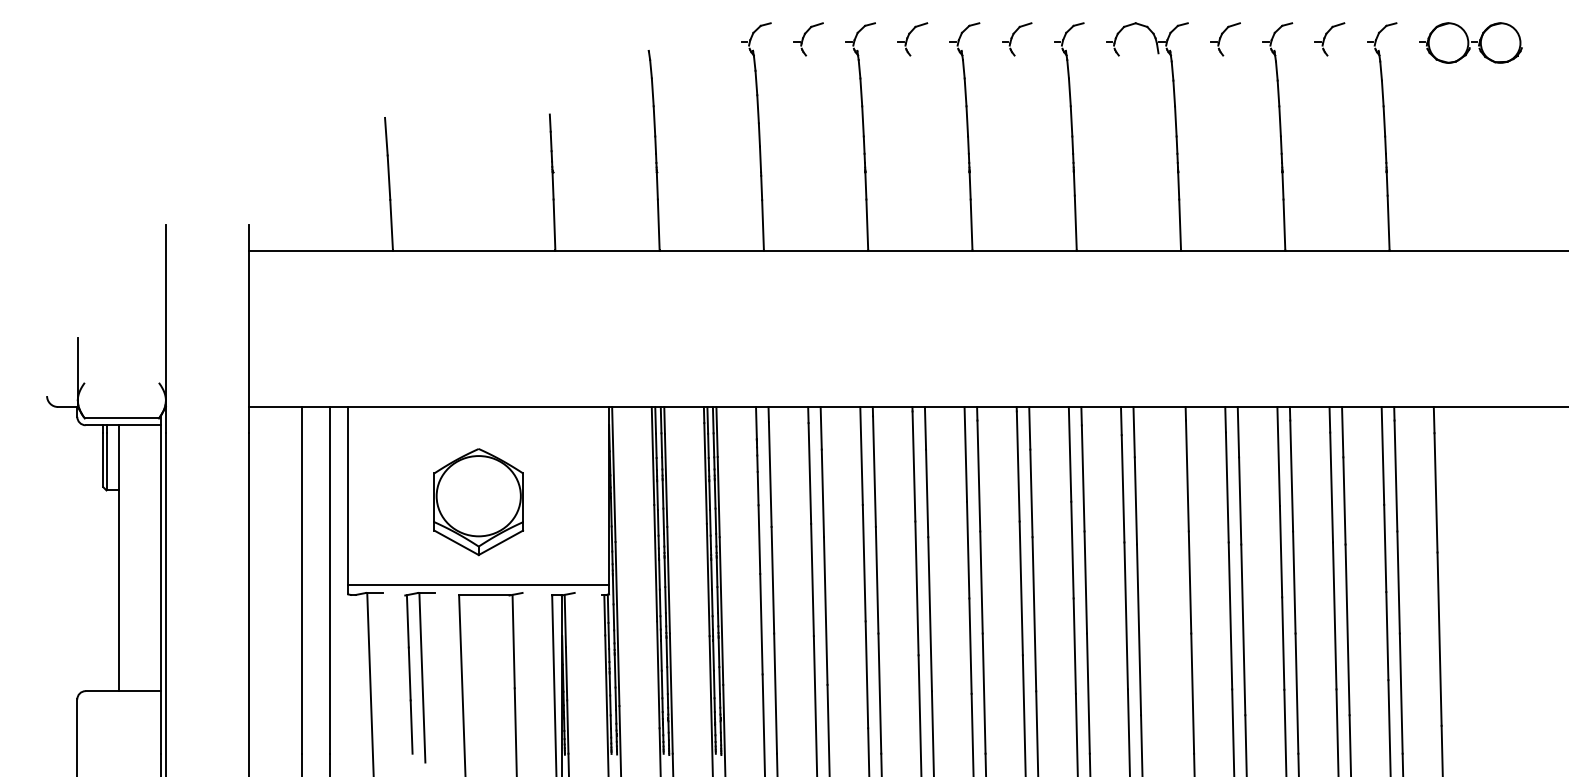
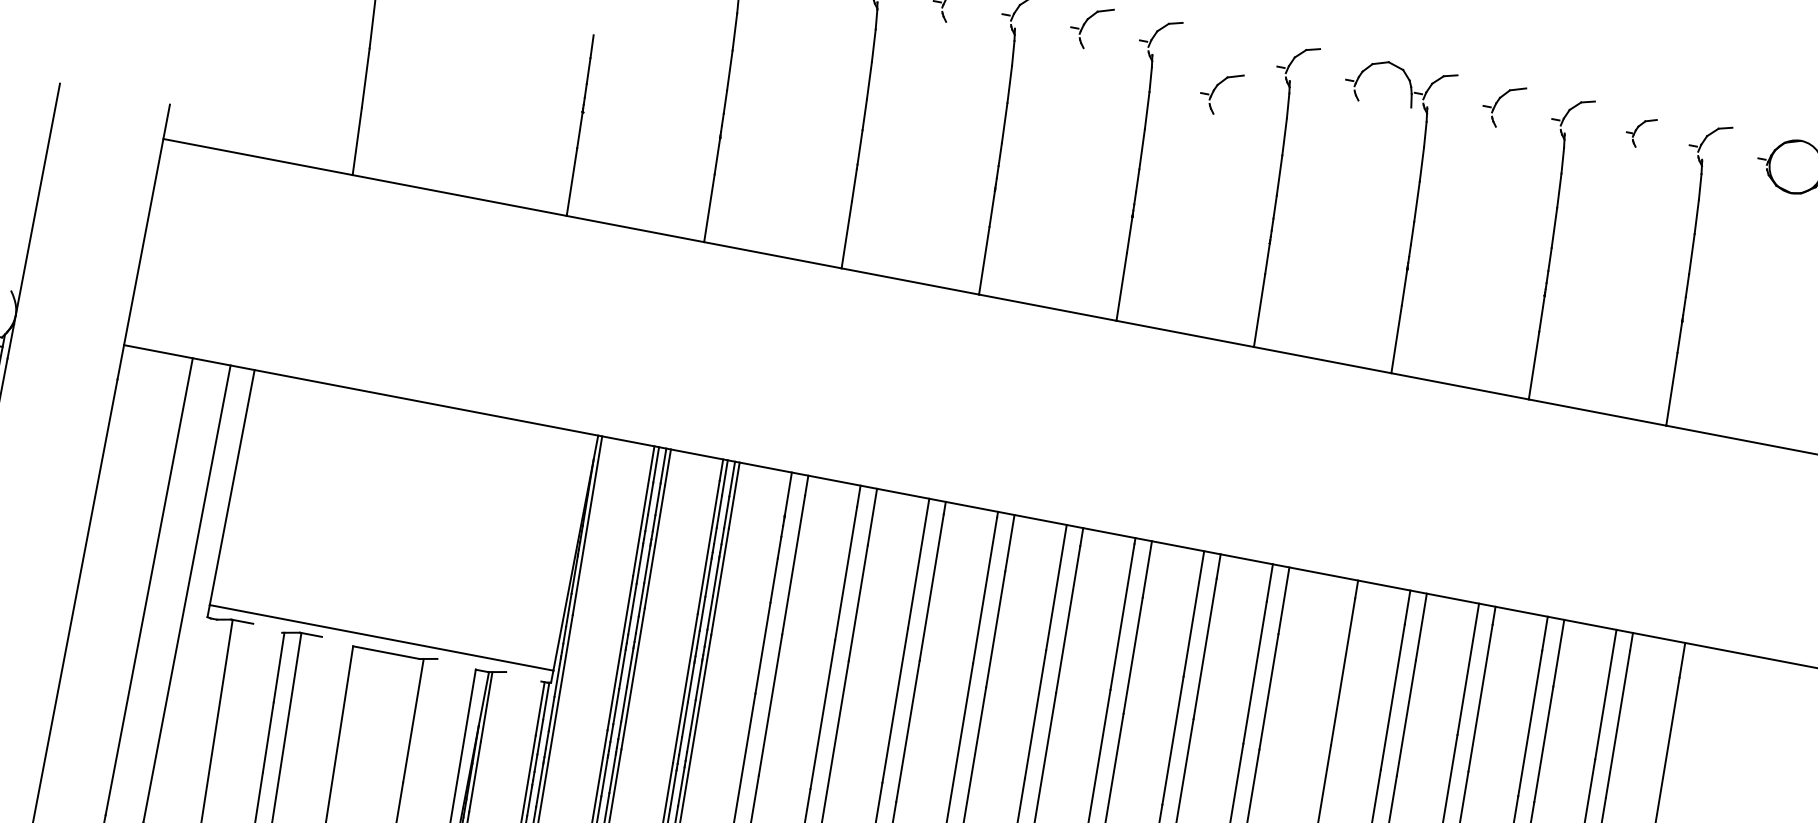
part: (1017, 39) -> (1221, 93), moved
part: (1329, 39) -> (1640, 132), size x0.7
part: (478, 502) -> (402, 528), removed

